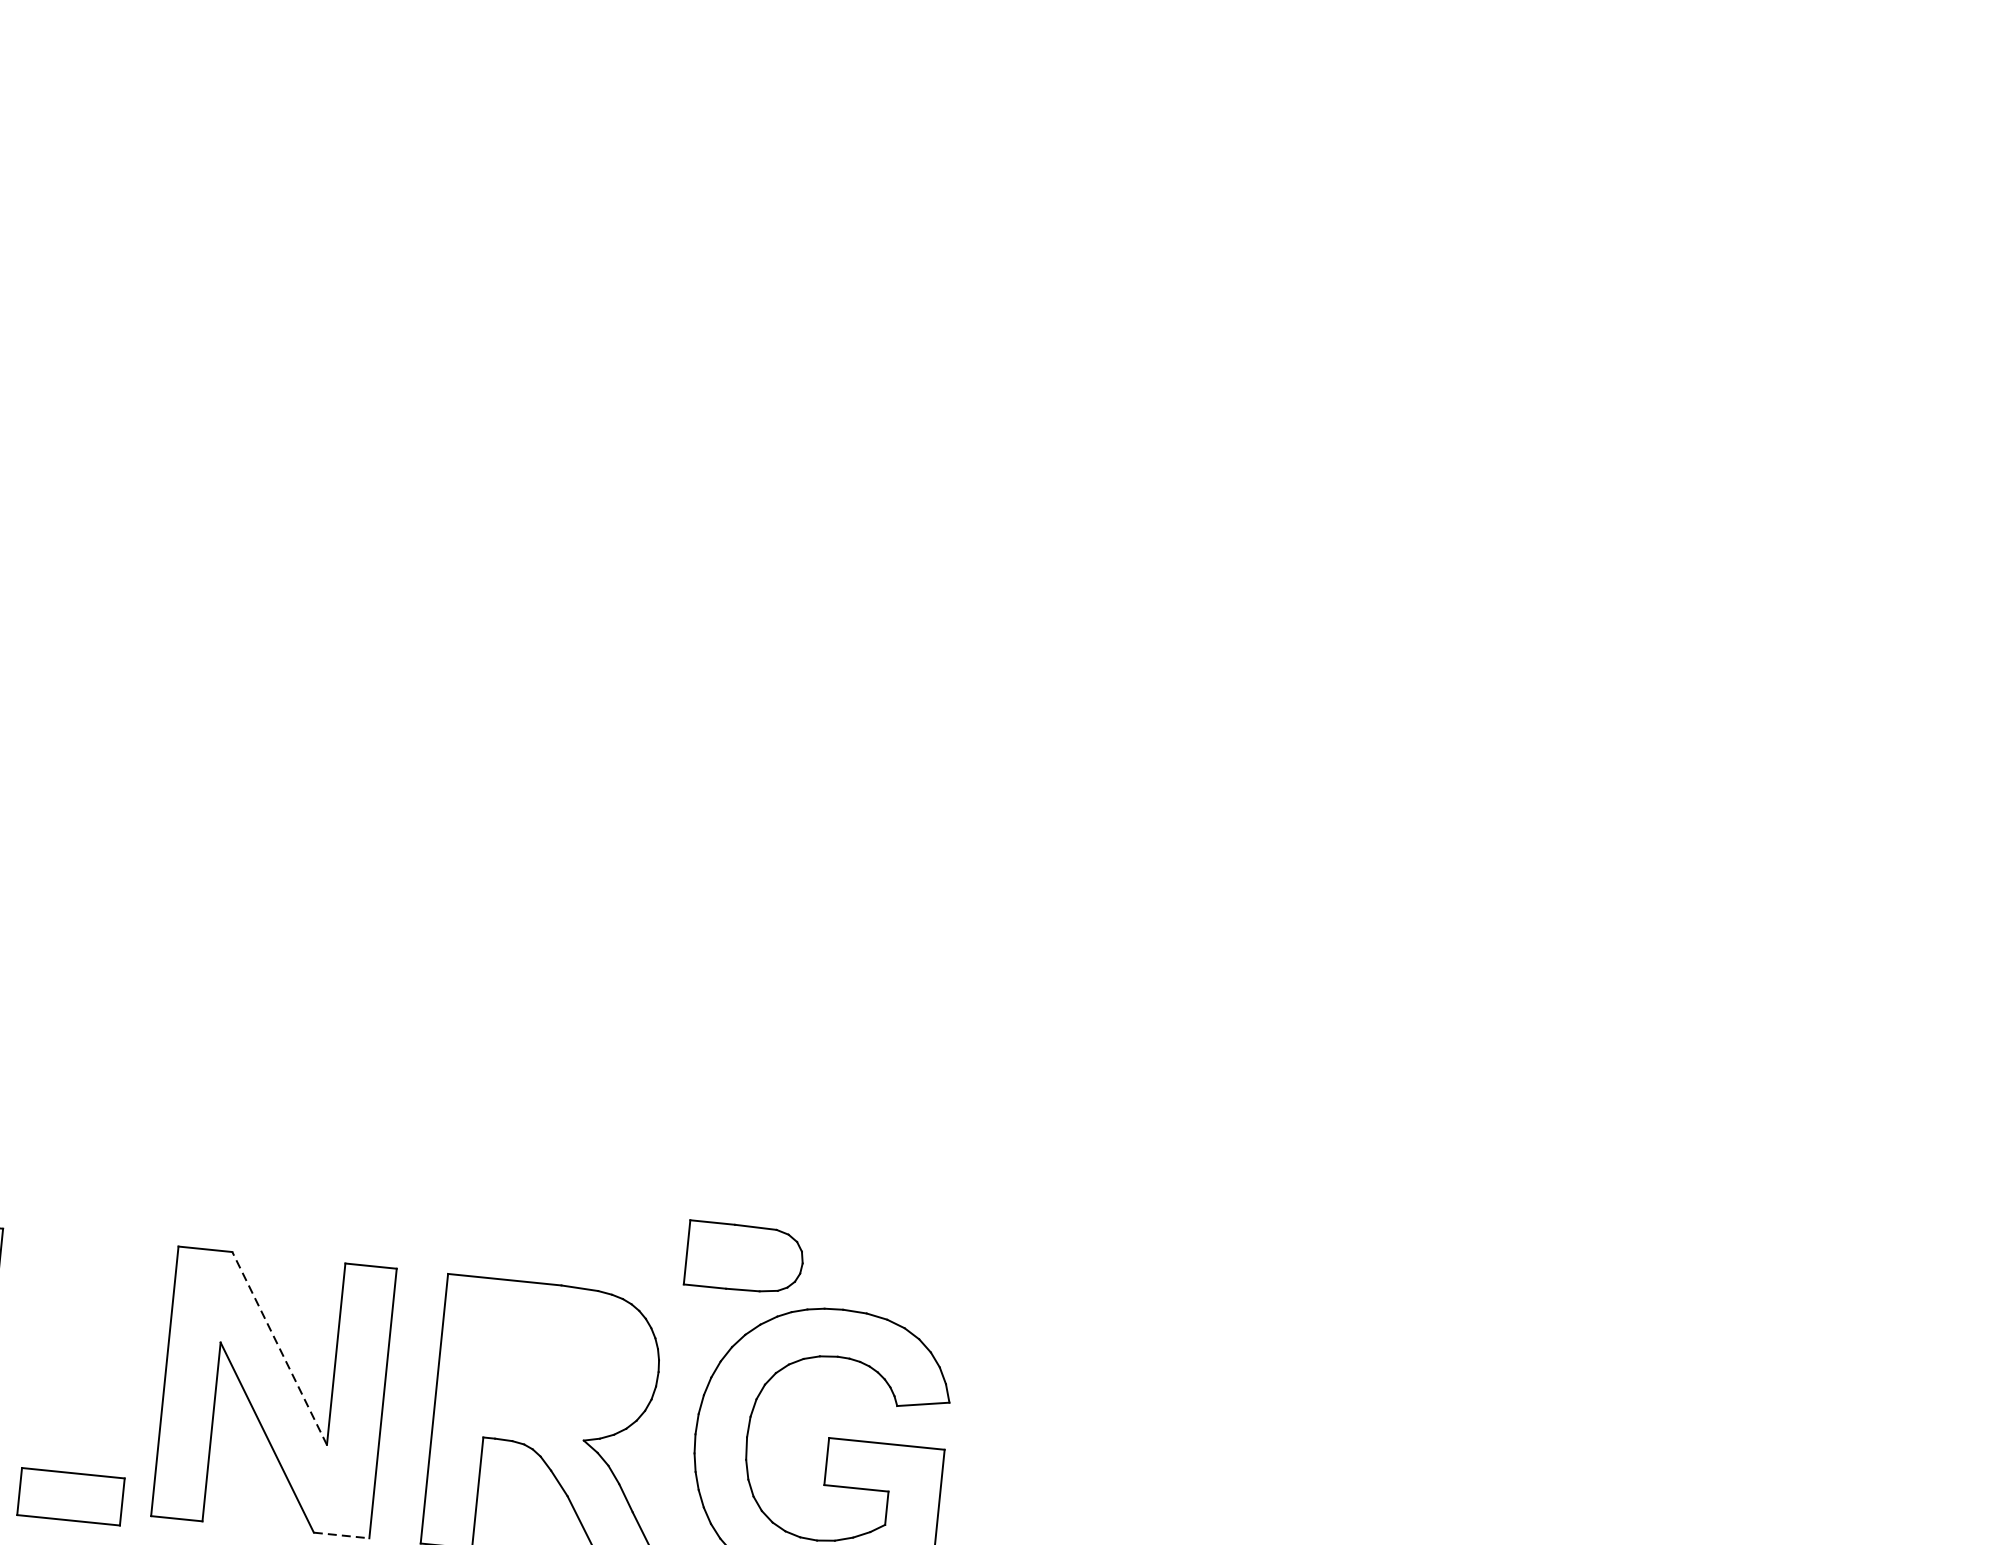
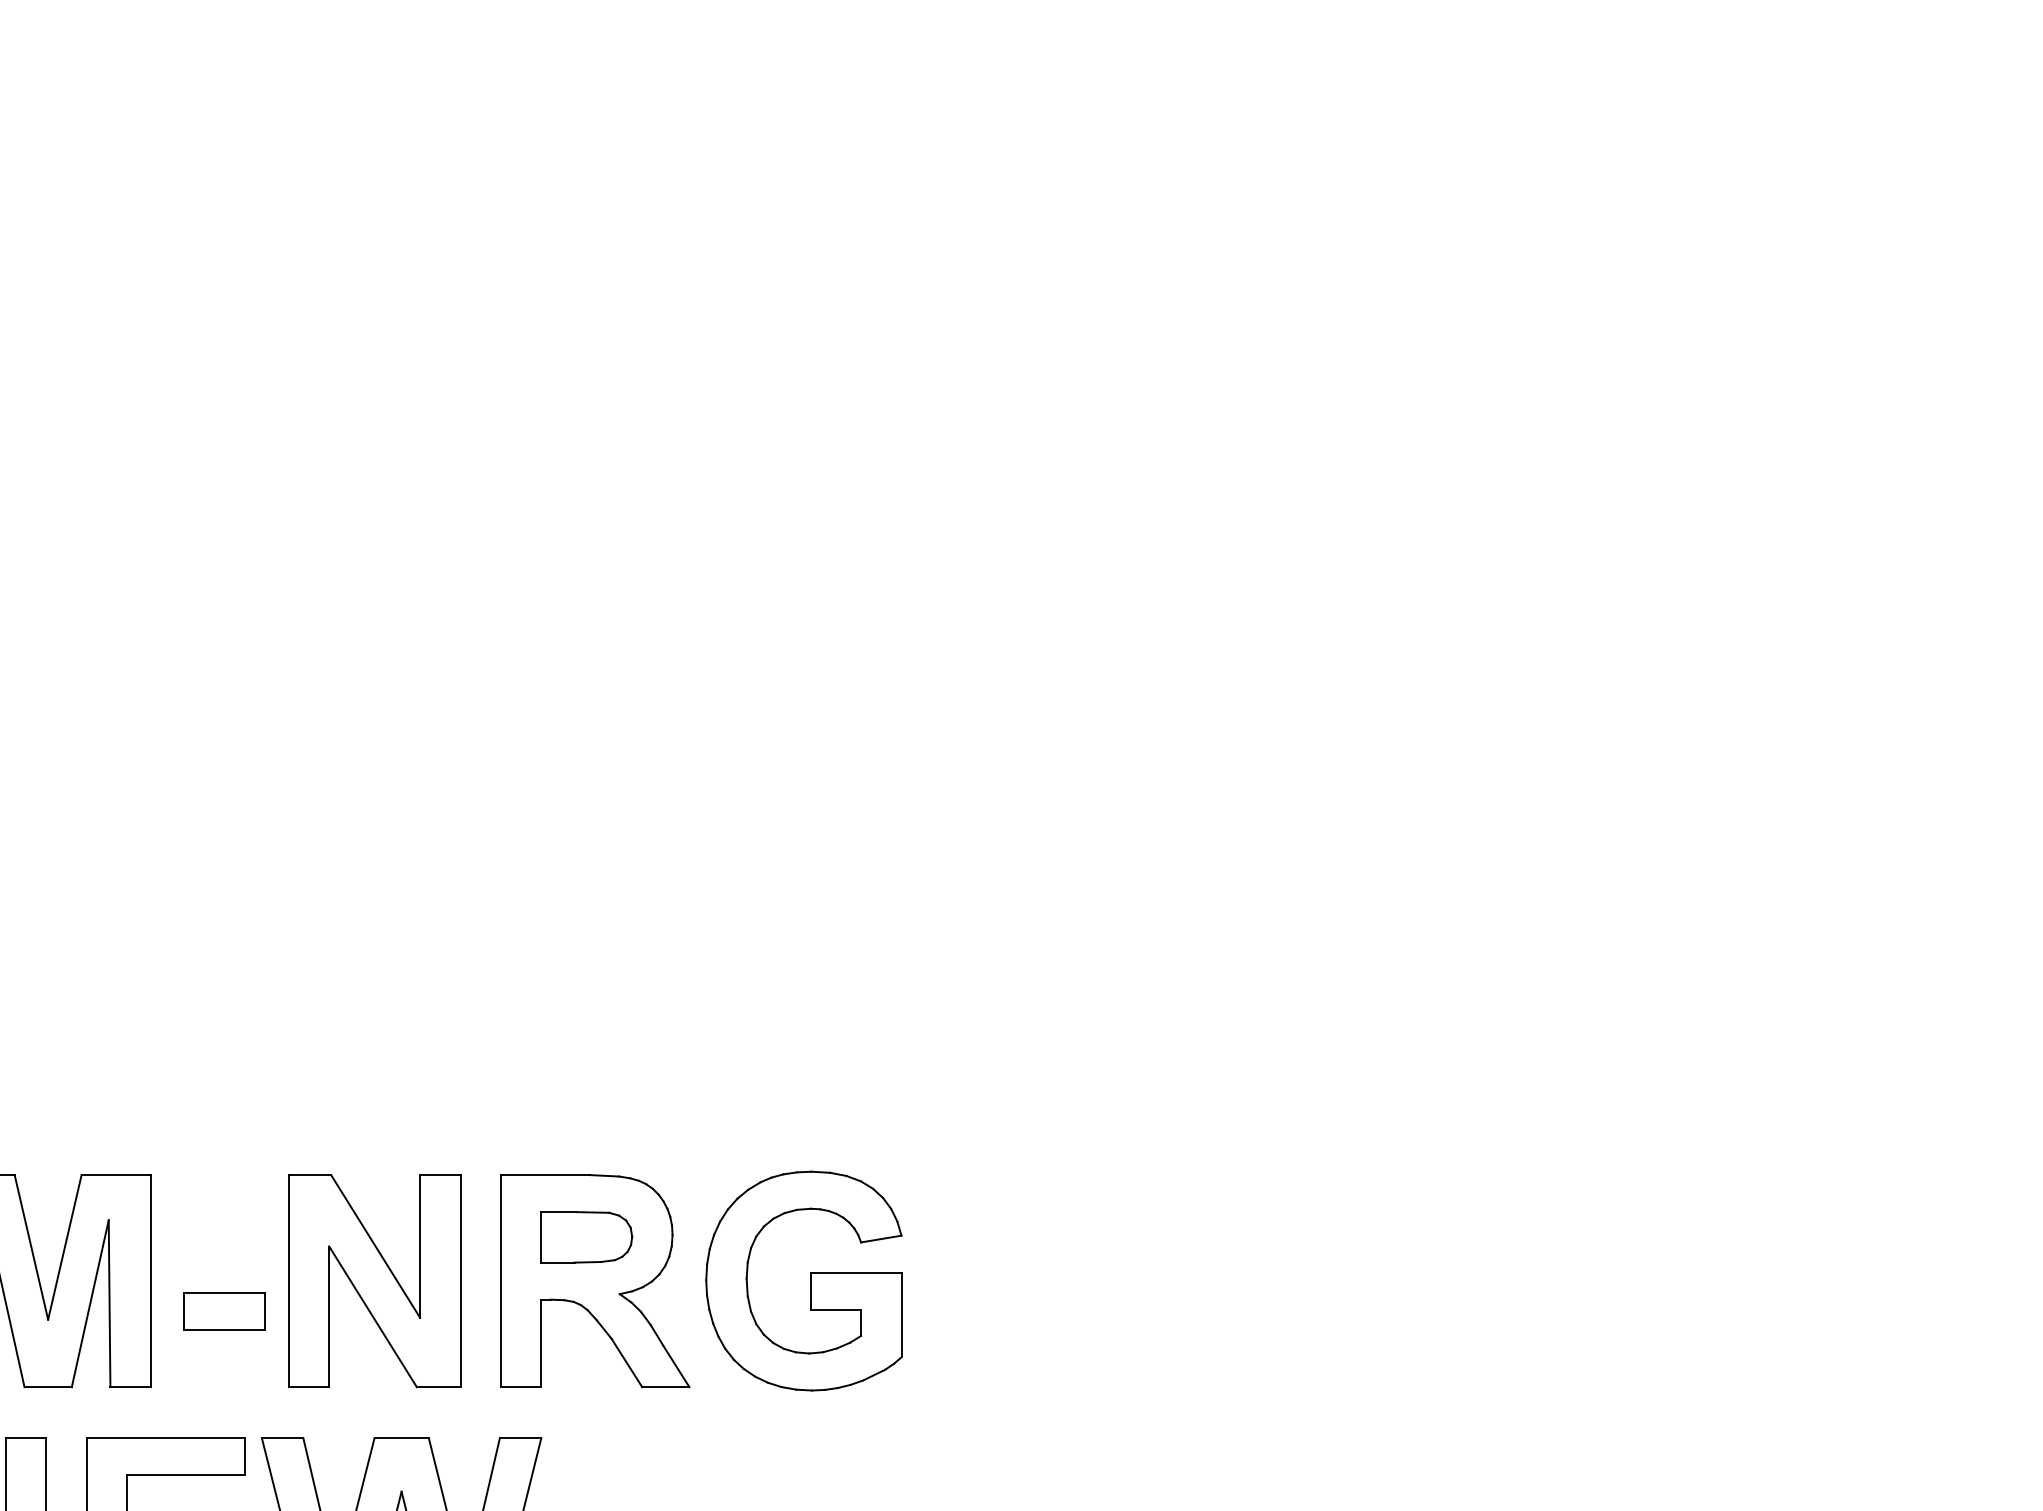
part: (744, 1258) -> (586, 1237), moved
line: (279, 1348) -> (375, 1246), dashed -> solid
part: (70, 1496) -> (224, 1311), moved
line: (341, 1535) -> (438, 1387), dashed -> solid

